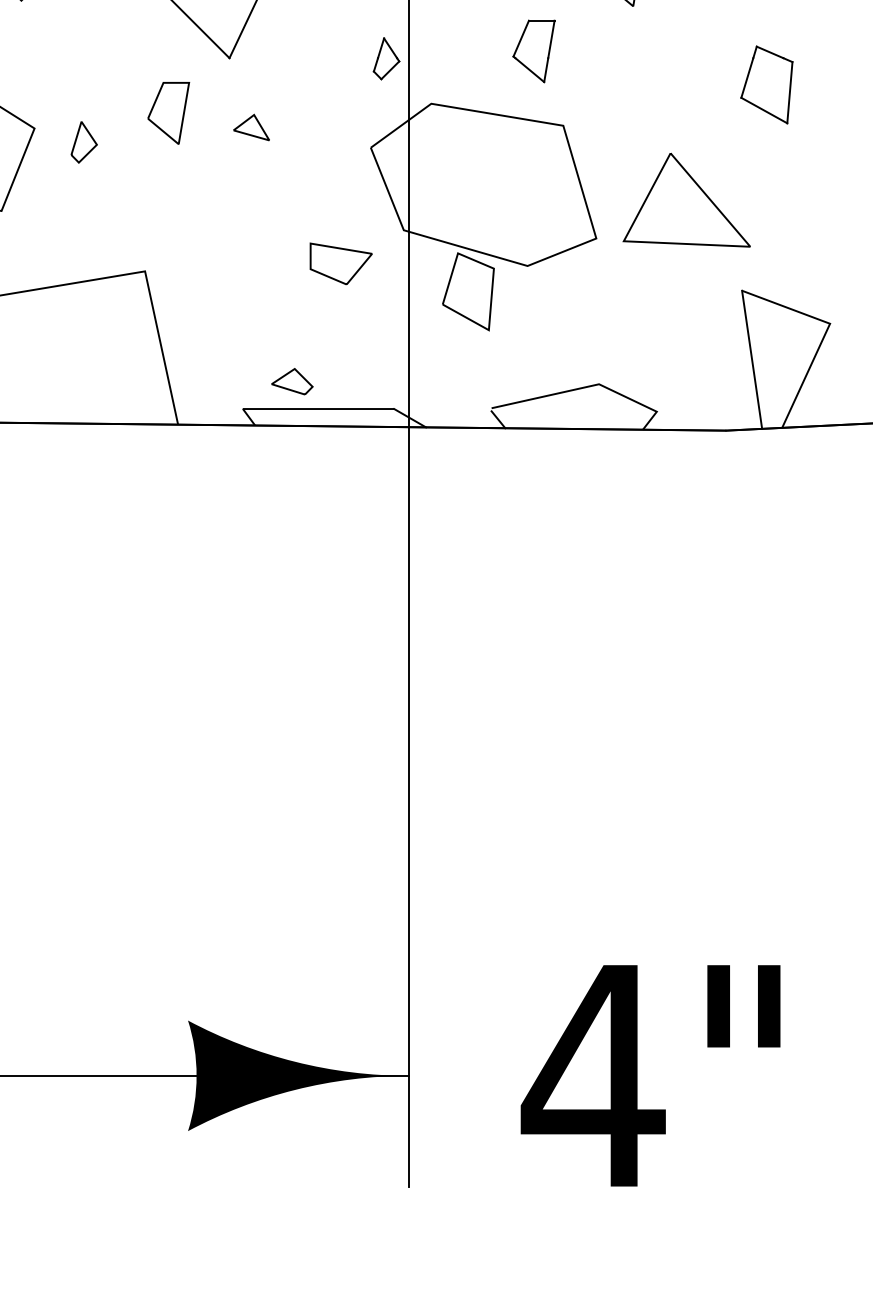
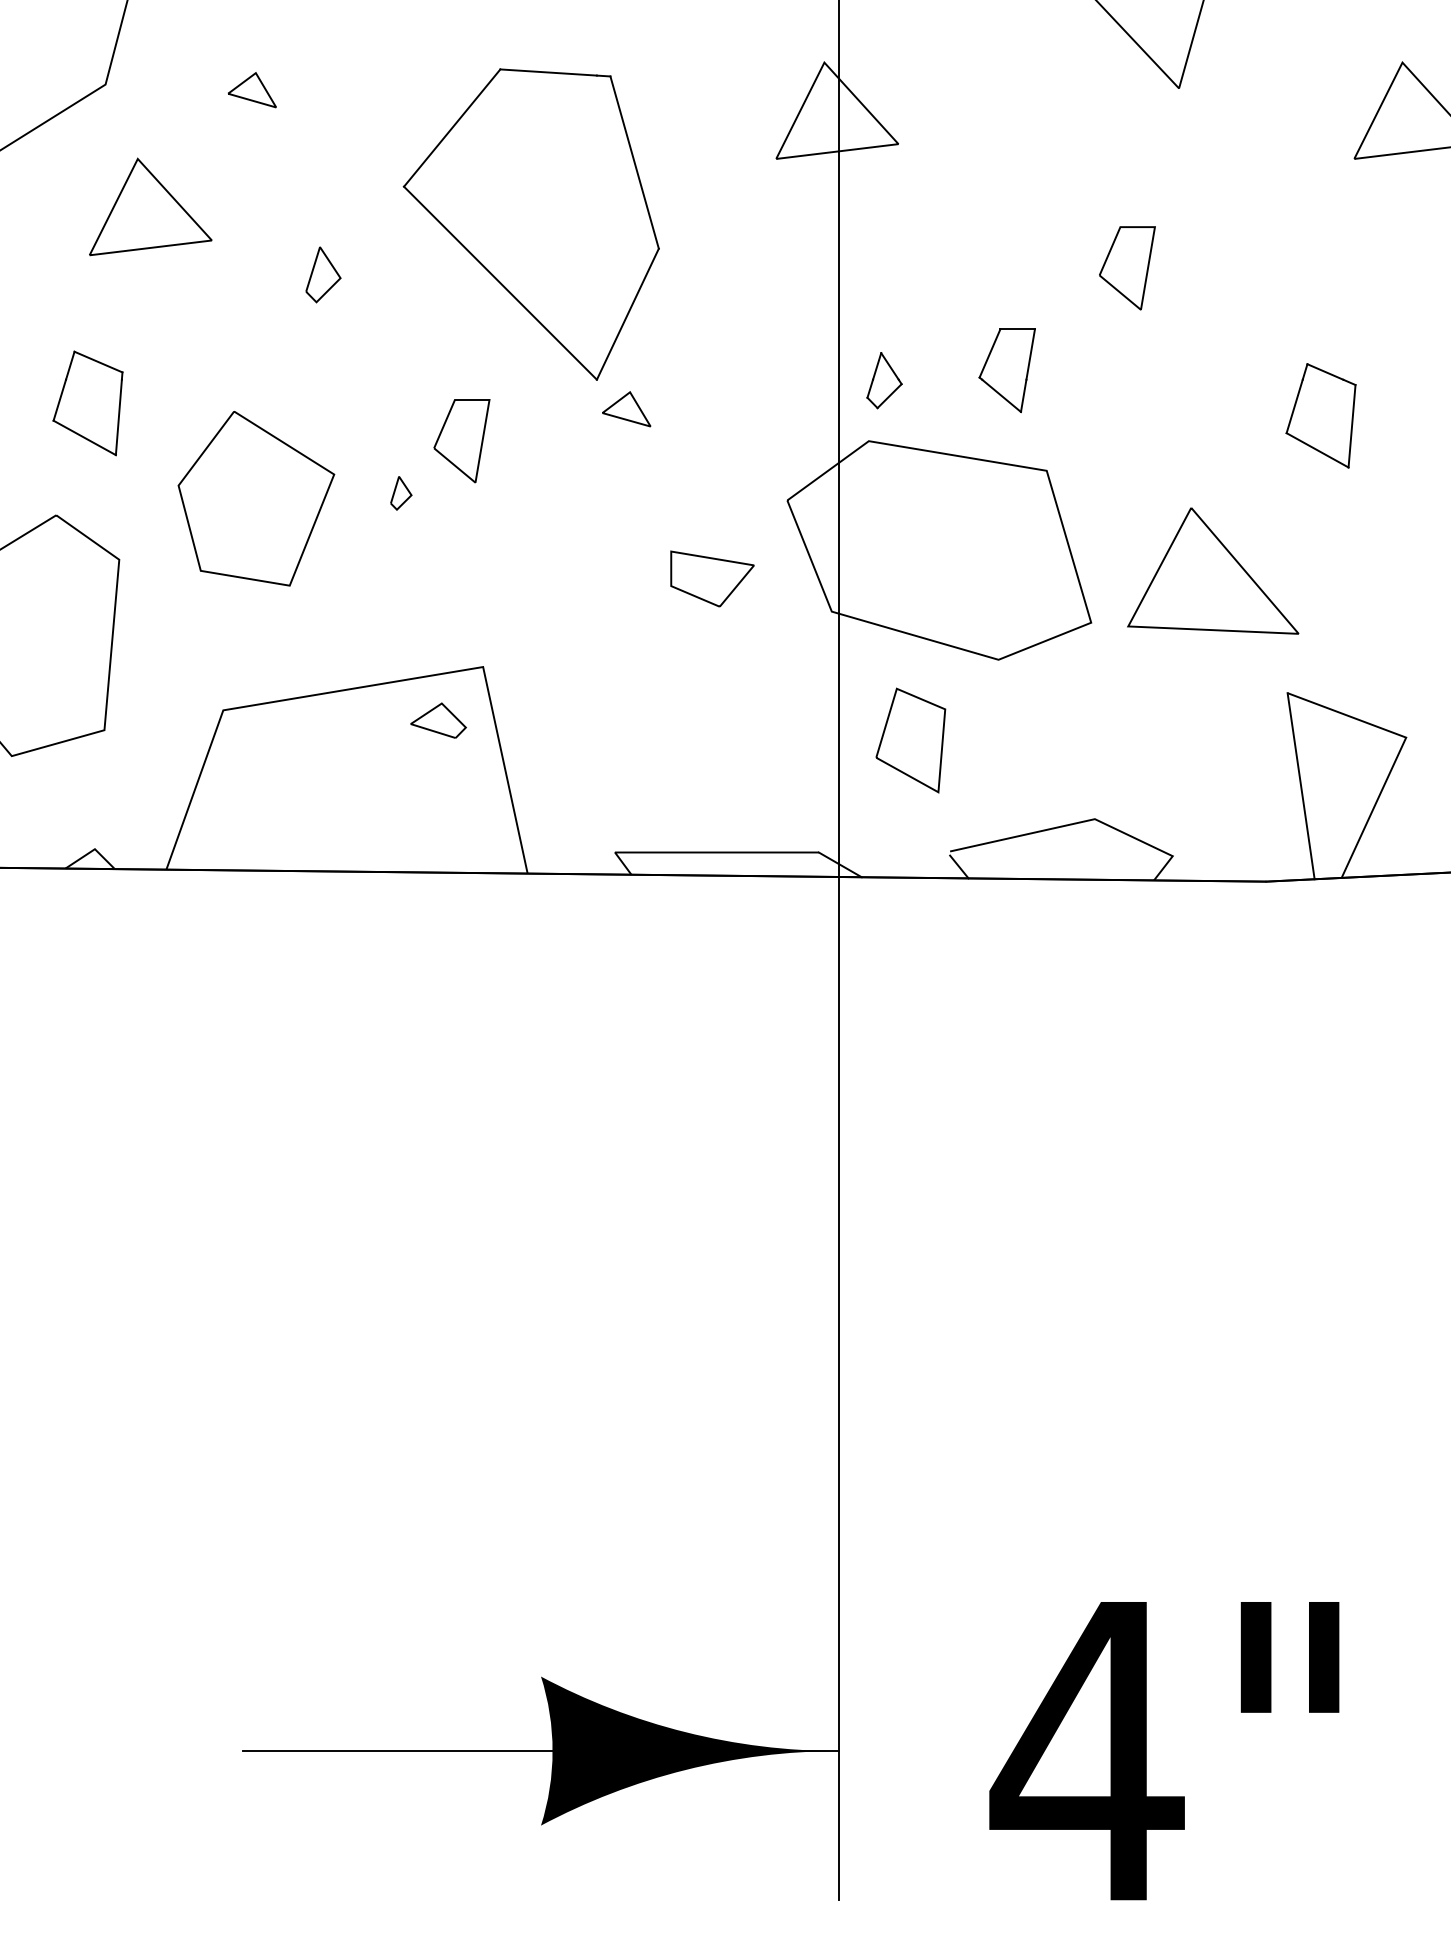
part: (386, 58) -> (884, 380), moved
part: (168, 113) -> (461, 441), moved
part: (251, 127) -> (626, 409), moved
part: (84, 142) -> (401, 493), size x0.6
part: (341, 263) -> (712, 578), moved
part: (468, 291) -> (910, 740), moved
part: (292, 381) -> (438, 720), moved

